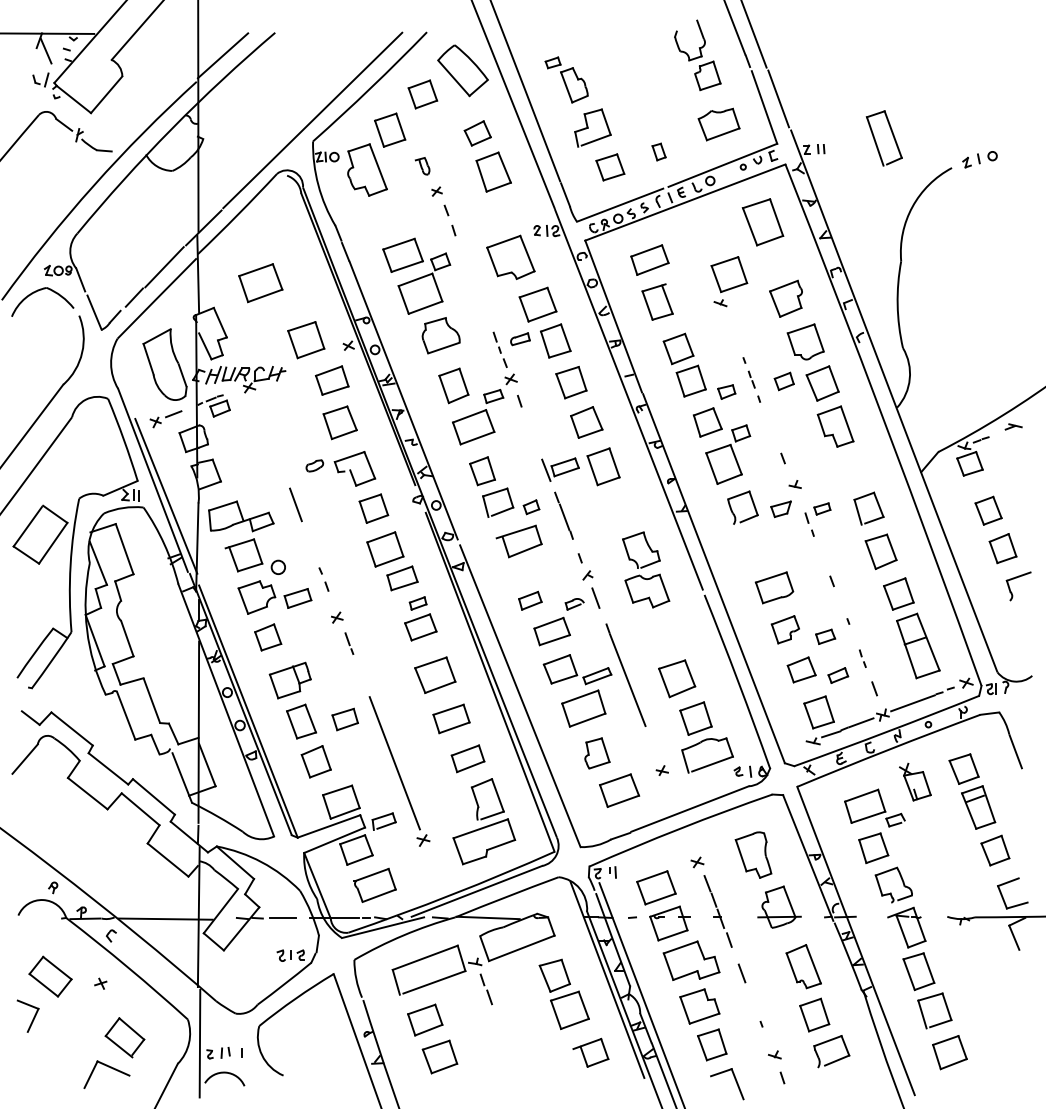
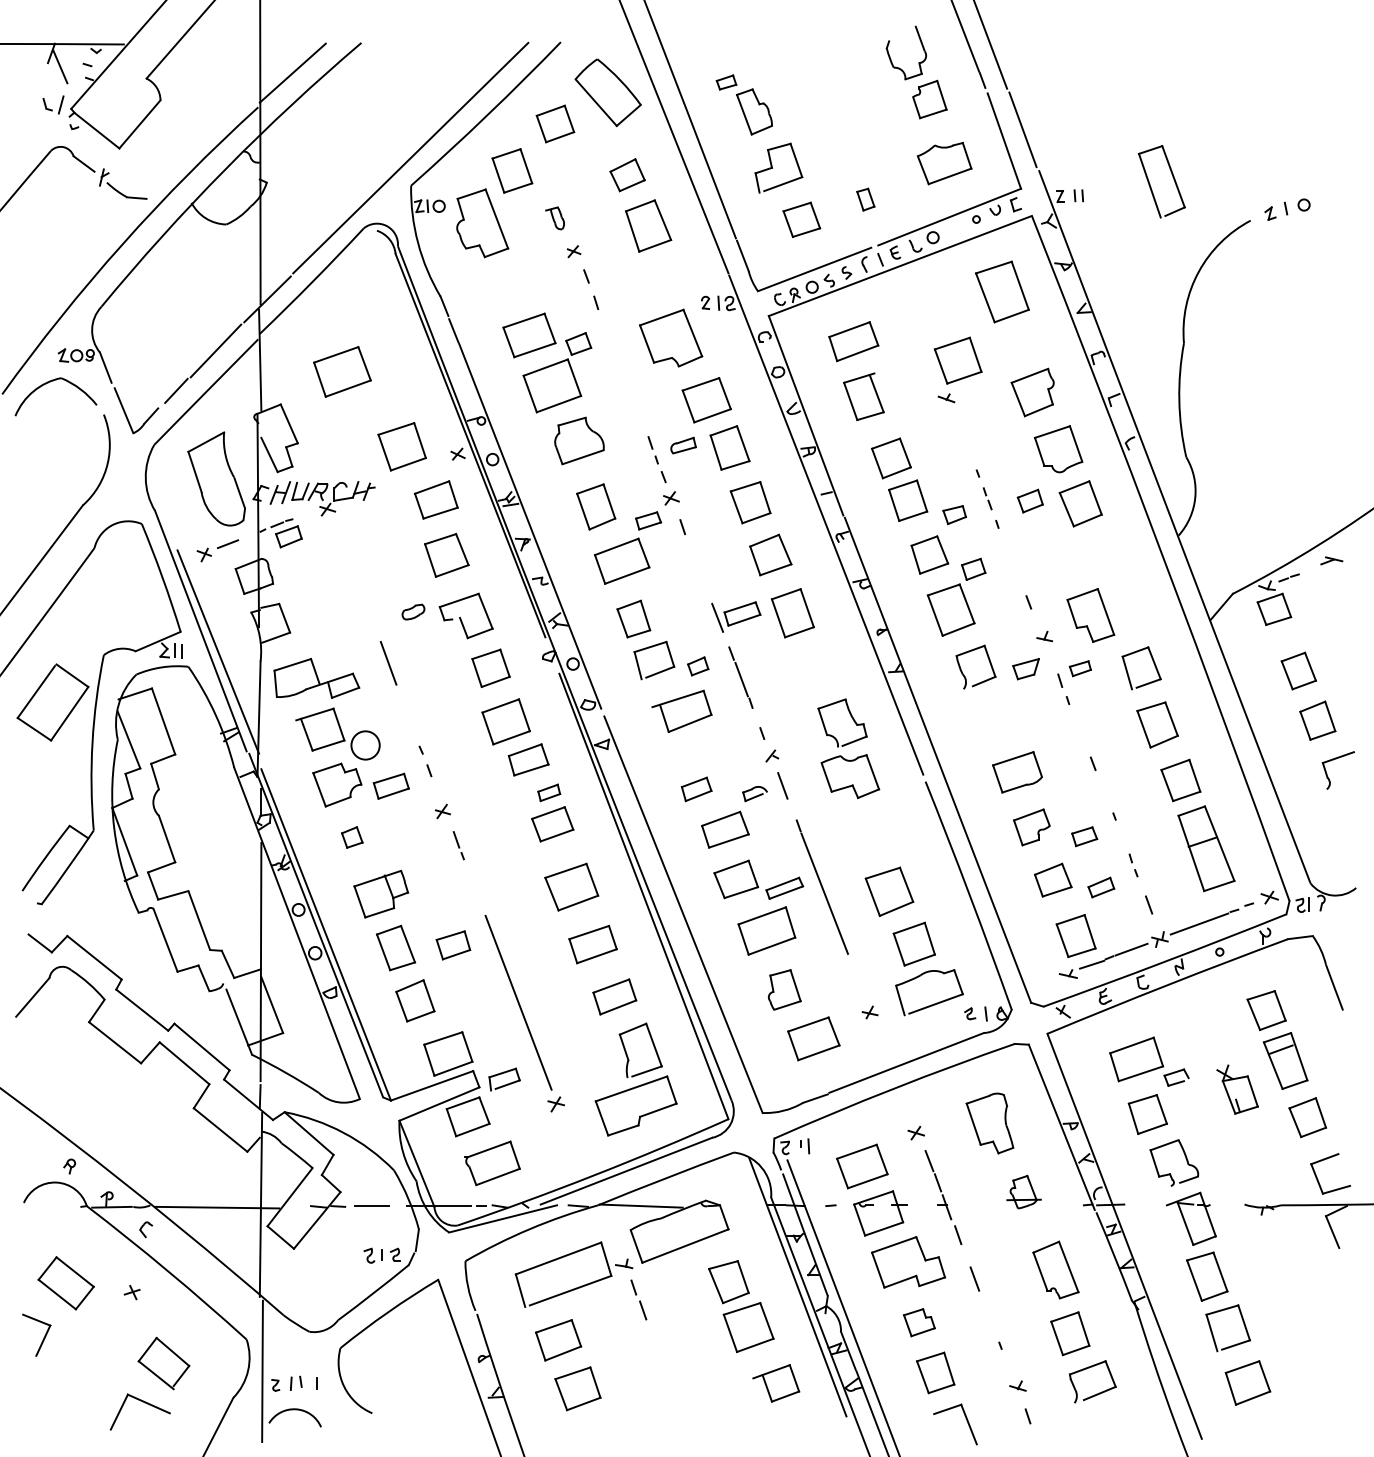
part: (835, 426) -> (1090, 615), moved
circle: (278, 567) -> (365, 745), size x1.6
part: (268, 637) -> (352, 837), size x0.6
part: (915, 782) -> (1237, 1089), moved
part: (779, 907) -> (1023, 1192), size x0.6
part: (699, 1006) -> (919, 1322), size x0.6

